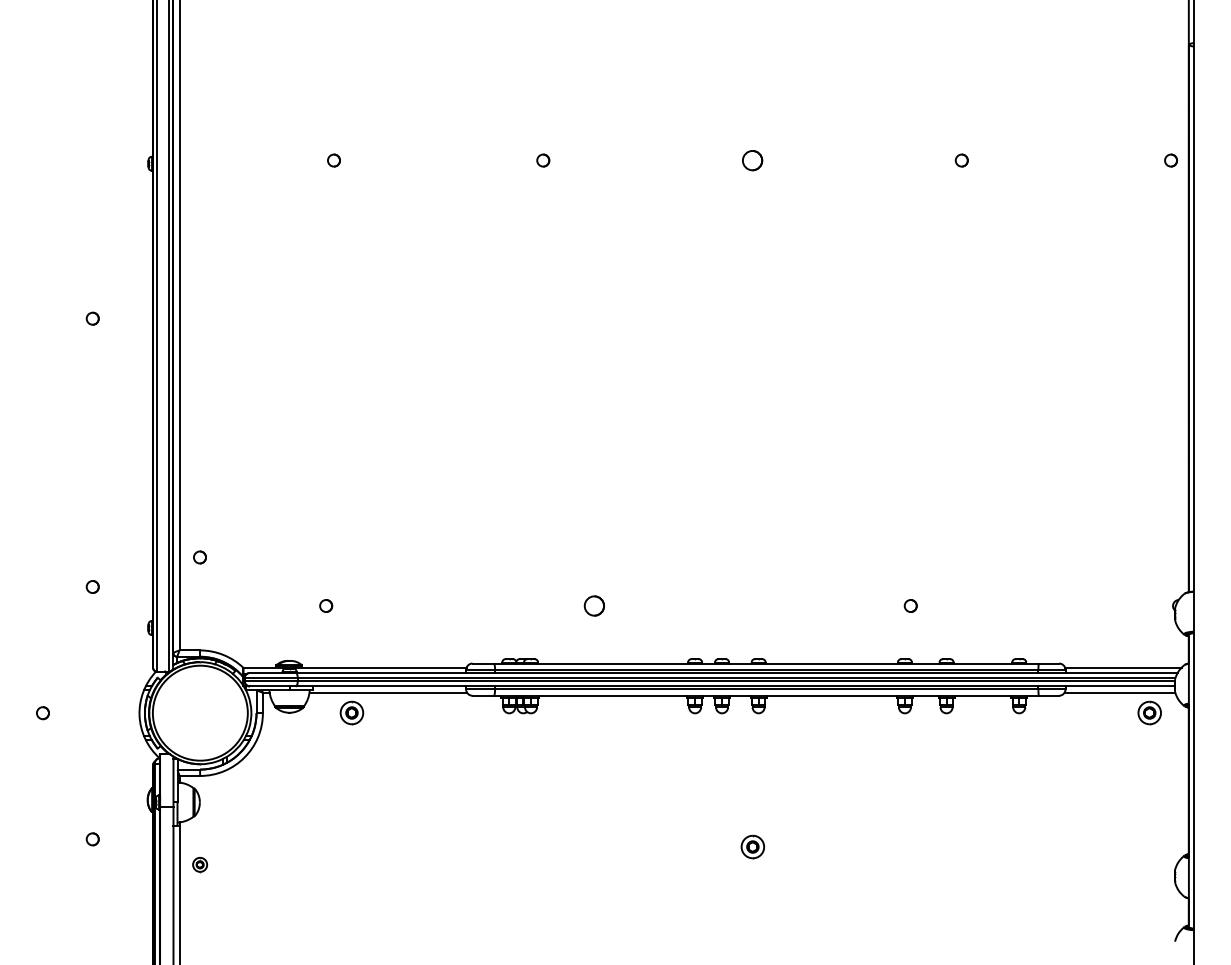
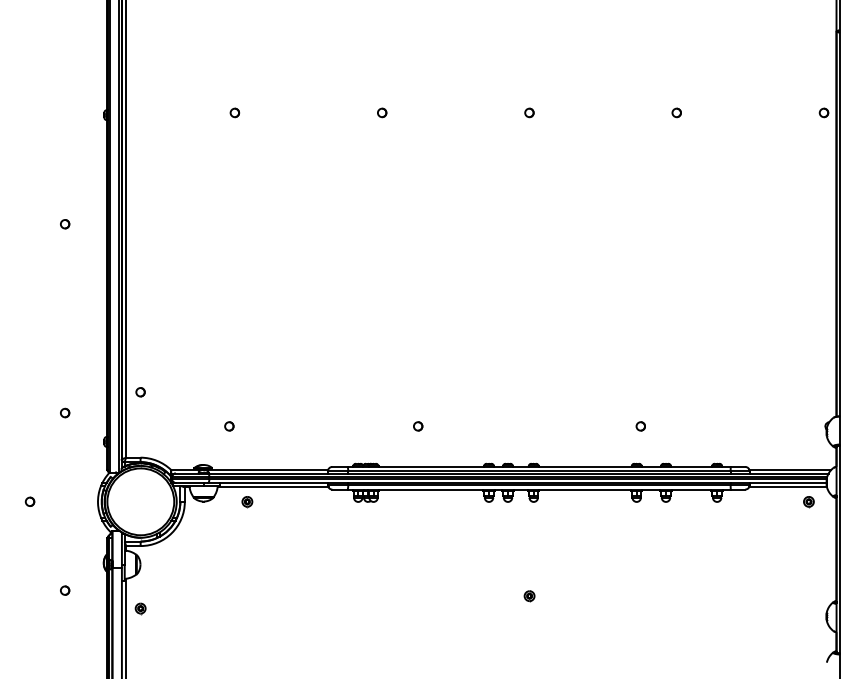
circle: (752, 160) -> (529, 112), size x0.62
circle: (594, 605) -> (418, 426), size x0.62
part: (351, 713) -> (247, 502), size x0.62
part: (1149, 713) -> (808, 502), size x0.62
part: (752, 847) -> (529, 596), size x0.62

